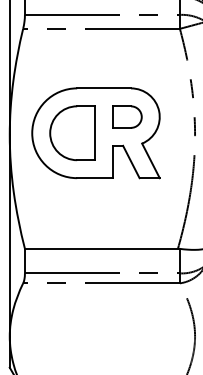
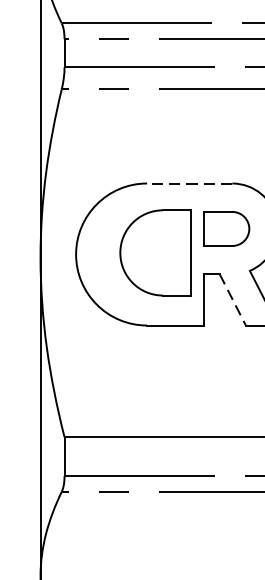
line: (104, 88) -> (190, 183), solid -> dashed
part: (72, 133) -> (155, 253), moved
line: (131, 162) -> (233, 300), solid -> dashed

